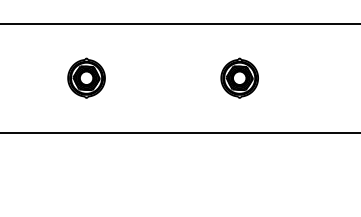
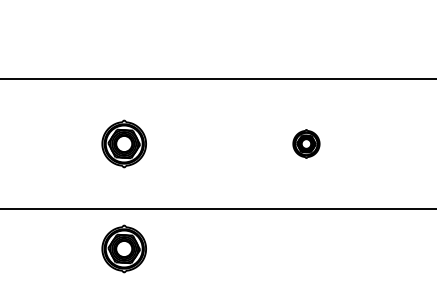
part: (239, 77) -> (306, 143), size x0.6
part: (85, 166) -> (123, 248), added

